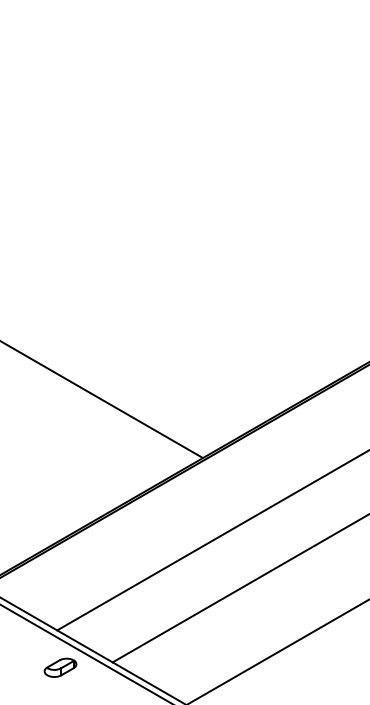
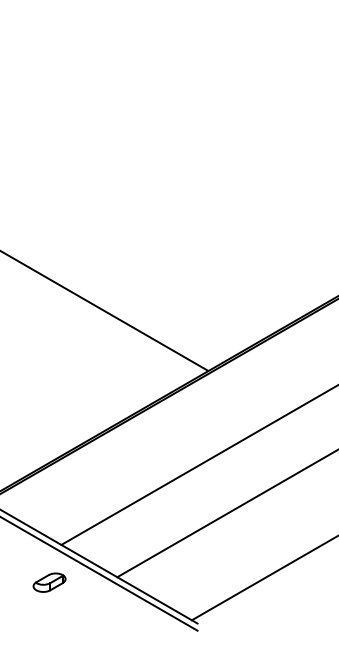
part: (60, 667) -> (49, 582), moved

